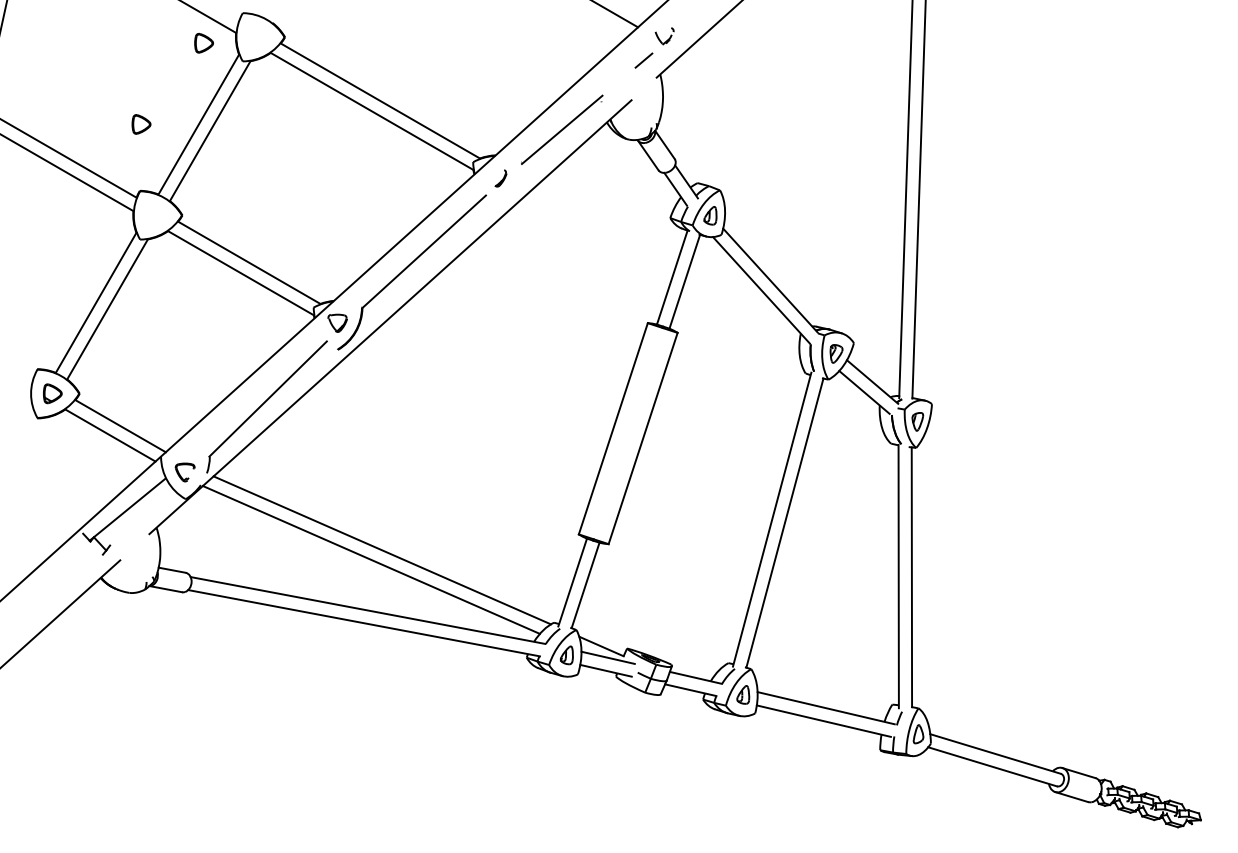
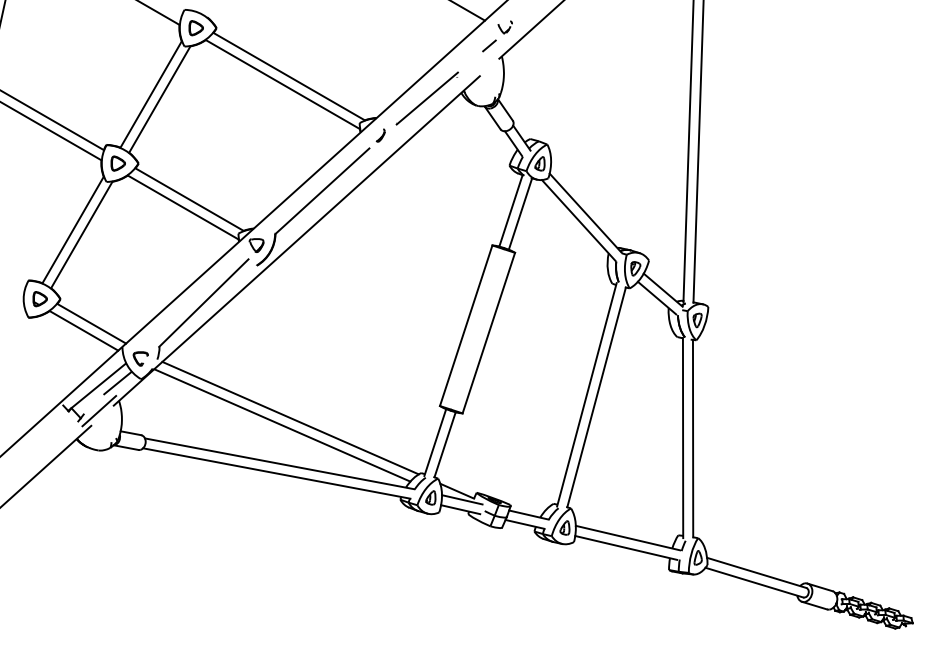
part: (203, 42) -> (195, 27), moved
part: (141, 124) -> (118, 163), moved
line: (155, 503) -> (118, 382), added
line: (130, 541) -> (99, 411), added

